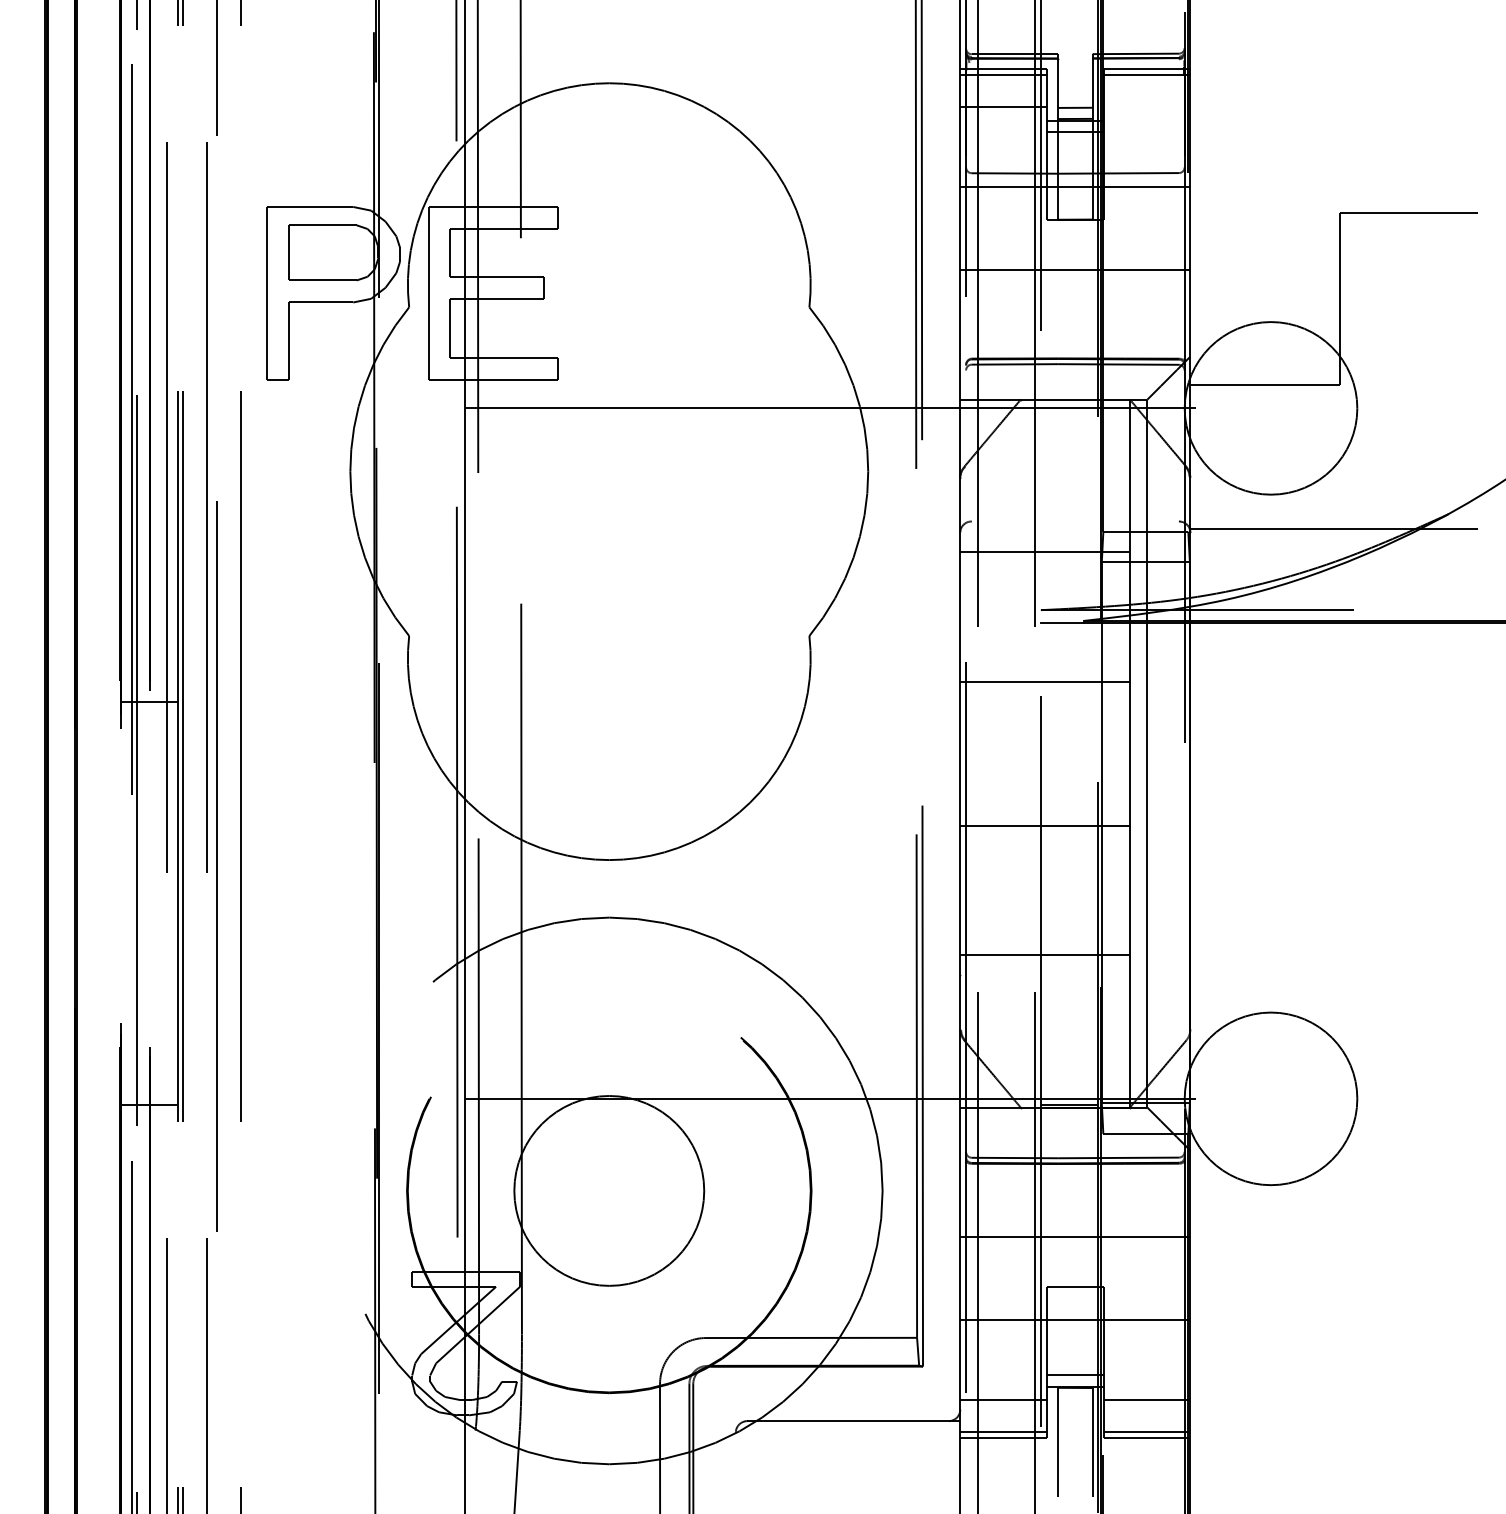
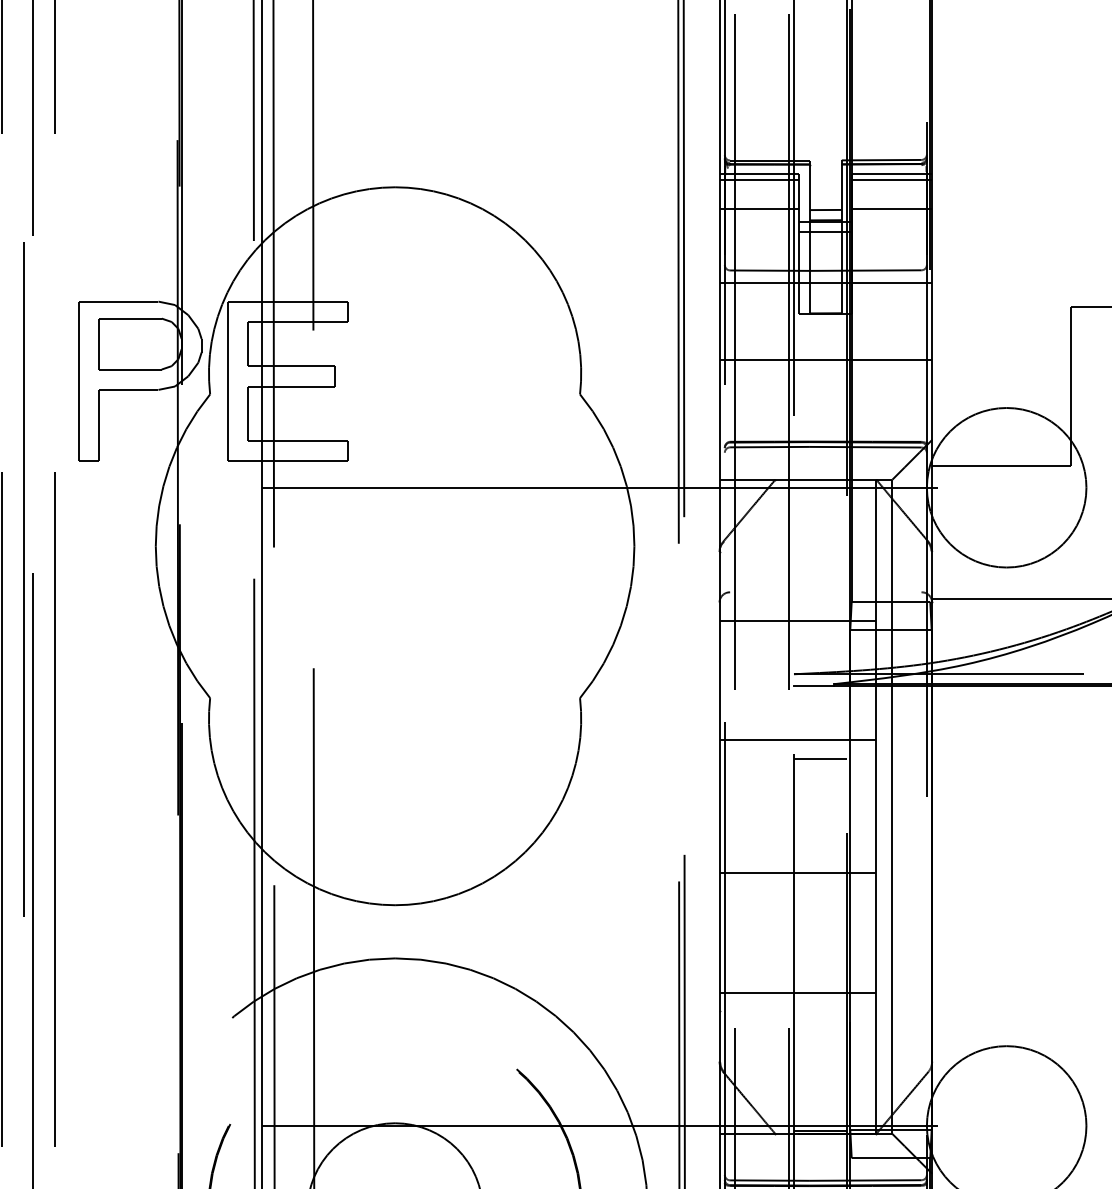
line: (1147, 107) -> (892, 209), added
line: (1069, 701) -> (820, 758), added

